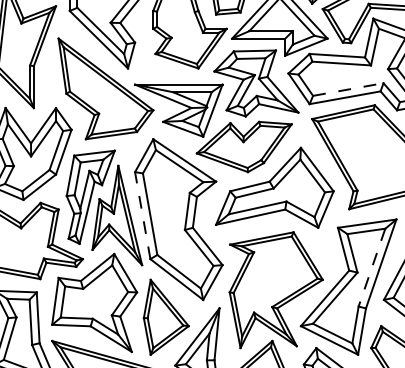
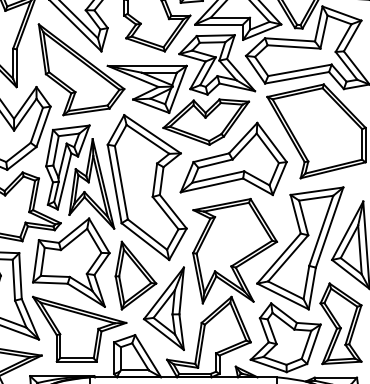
line: (348, 89) -> (300, 70), dashed -> solid
line: (142, 216) -> (114, 184), dashed -> solid
line: (372, 268) -> (321, 231), dashed -> solid

